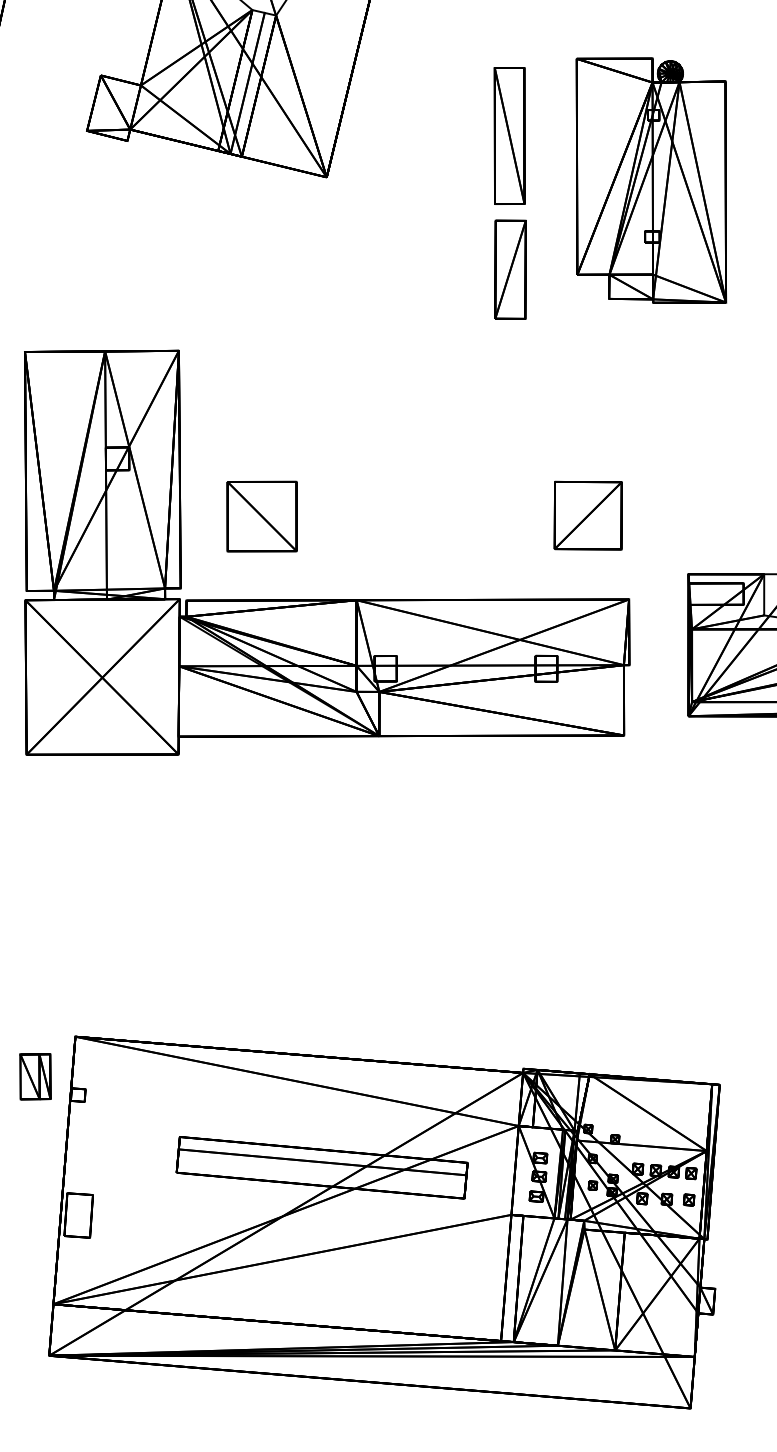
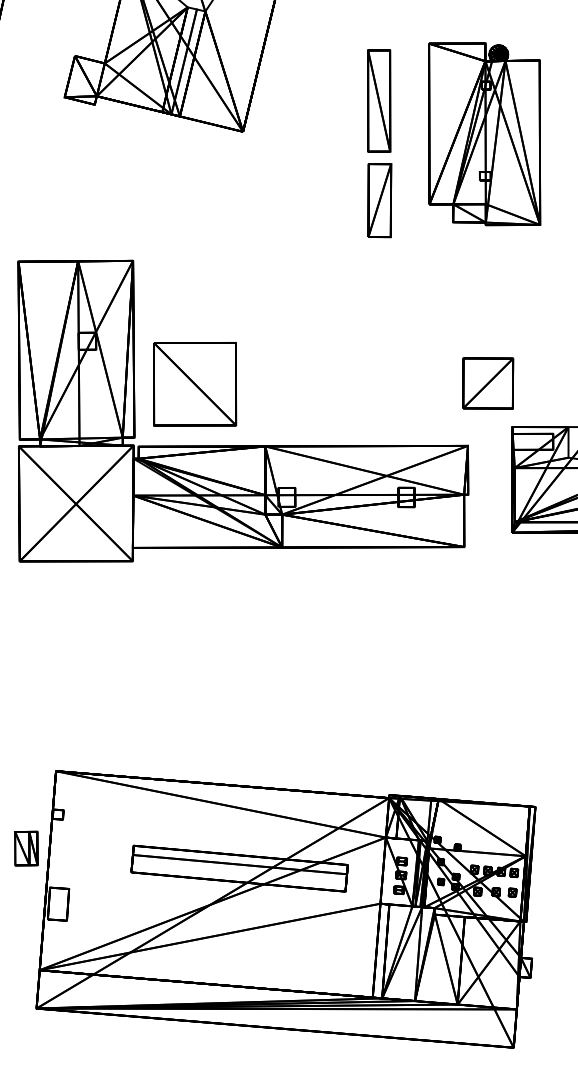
part: (587, 515) -> (487, 383), moved
part: (261, 516) -> (194, 384), size x1.6
part: (35, 1076) -> (26, 848), moved

